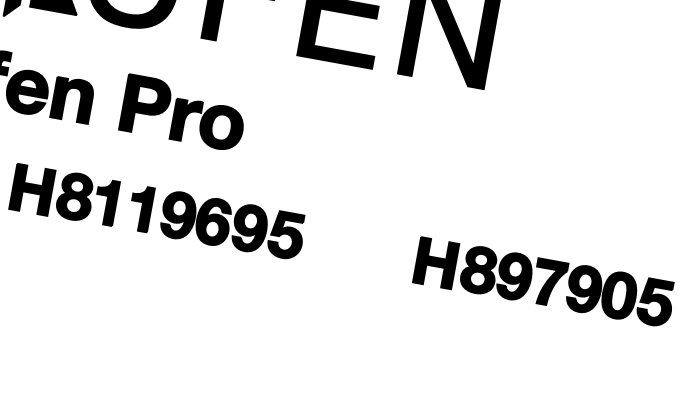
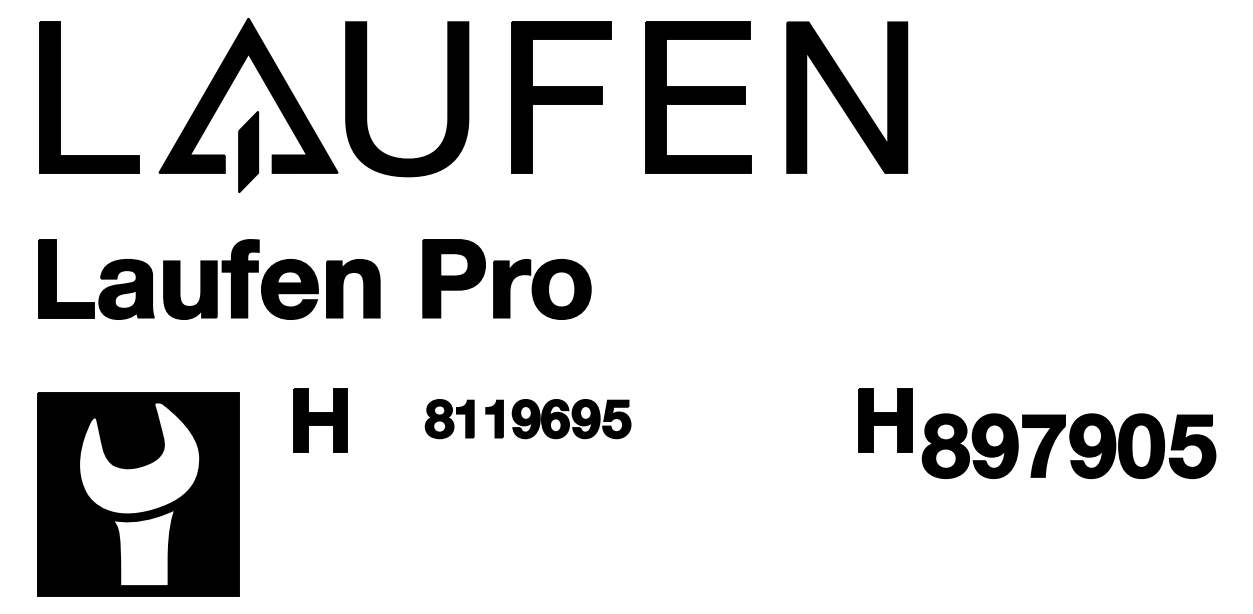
part: (180, 215) -> (527, 418), size x0.6
part: (567, 285) -> (1068, 445), moved

